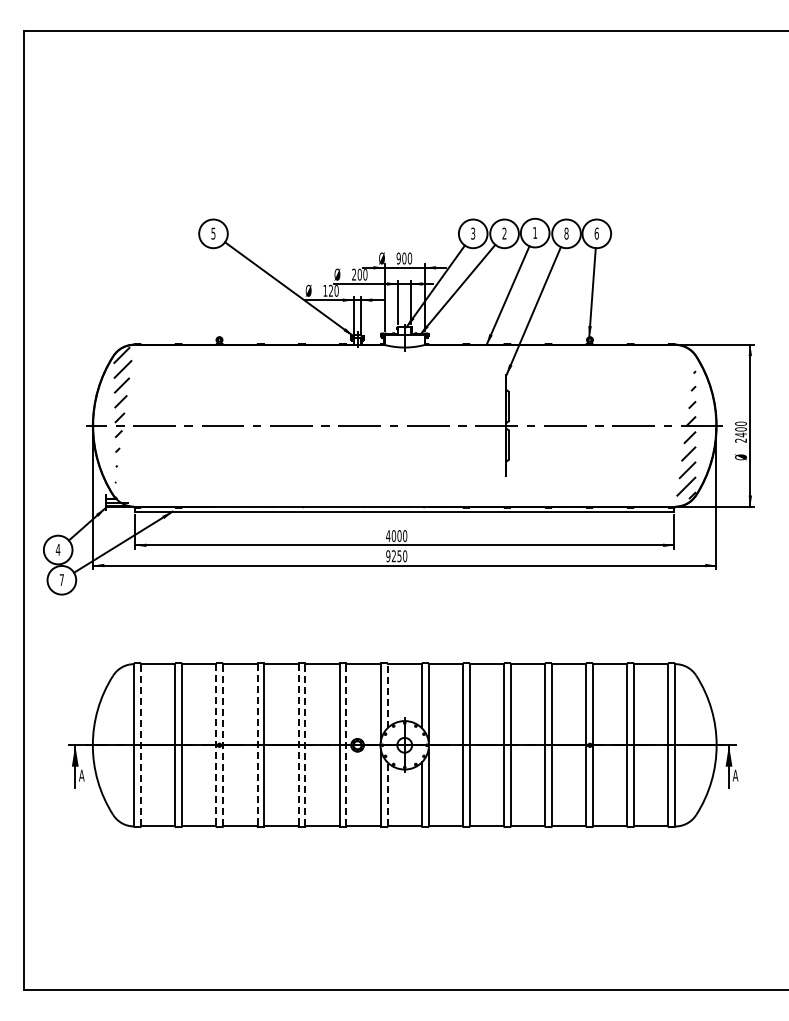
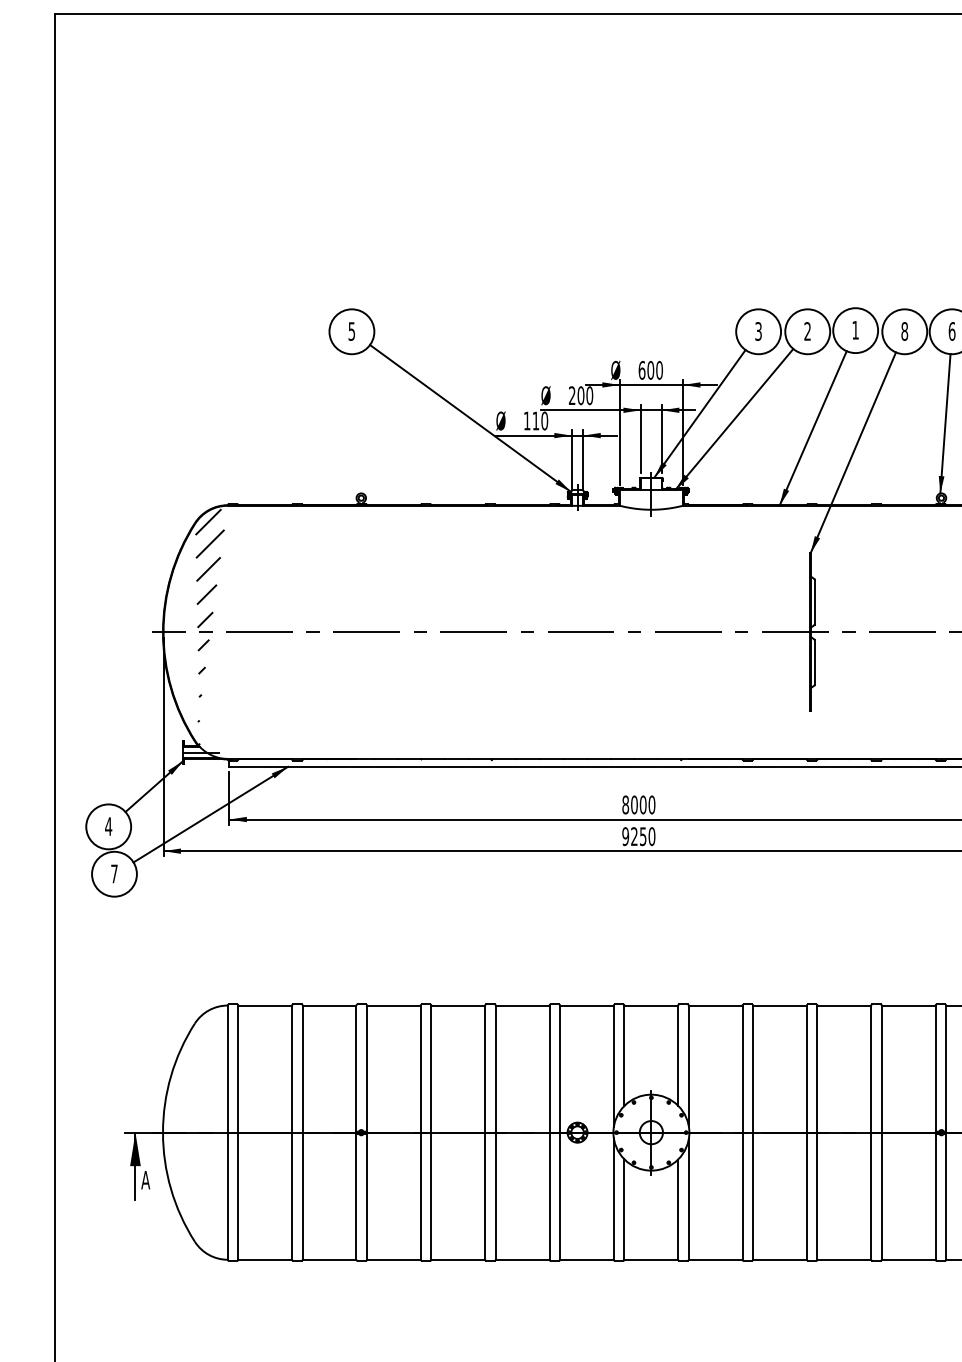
text: (398, 258) -> (641, 370), 900 -> 600
text: (330, 290) -> (535, 420), 120 -> 110
text: (388, 536) -> (625, 805), 4000 -> 8000
line: (387, 695) -> (624, 1054), dashed -> solid
line: (140, 744) -> (237, 1131), dashed -> solid
line: (223, 744) -> (367, 1131), dashed -> solid
line: (305, 744) -> (495, 1131), dashed -> solid
line: (346, 744) -> (560, 1131), dashed -> solid
line: (216, 745) -> (356, 1132), dashed -> solid
line: (257, 745) -> (420, 1132), dashed -> solid
line: (298, 745) -> (485, 1132), dashed -> solid
line: (387, 793) -> (624, 1208), dashed -> solid

